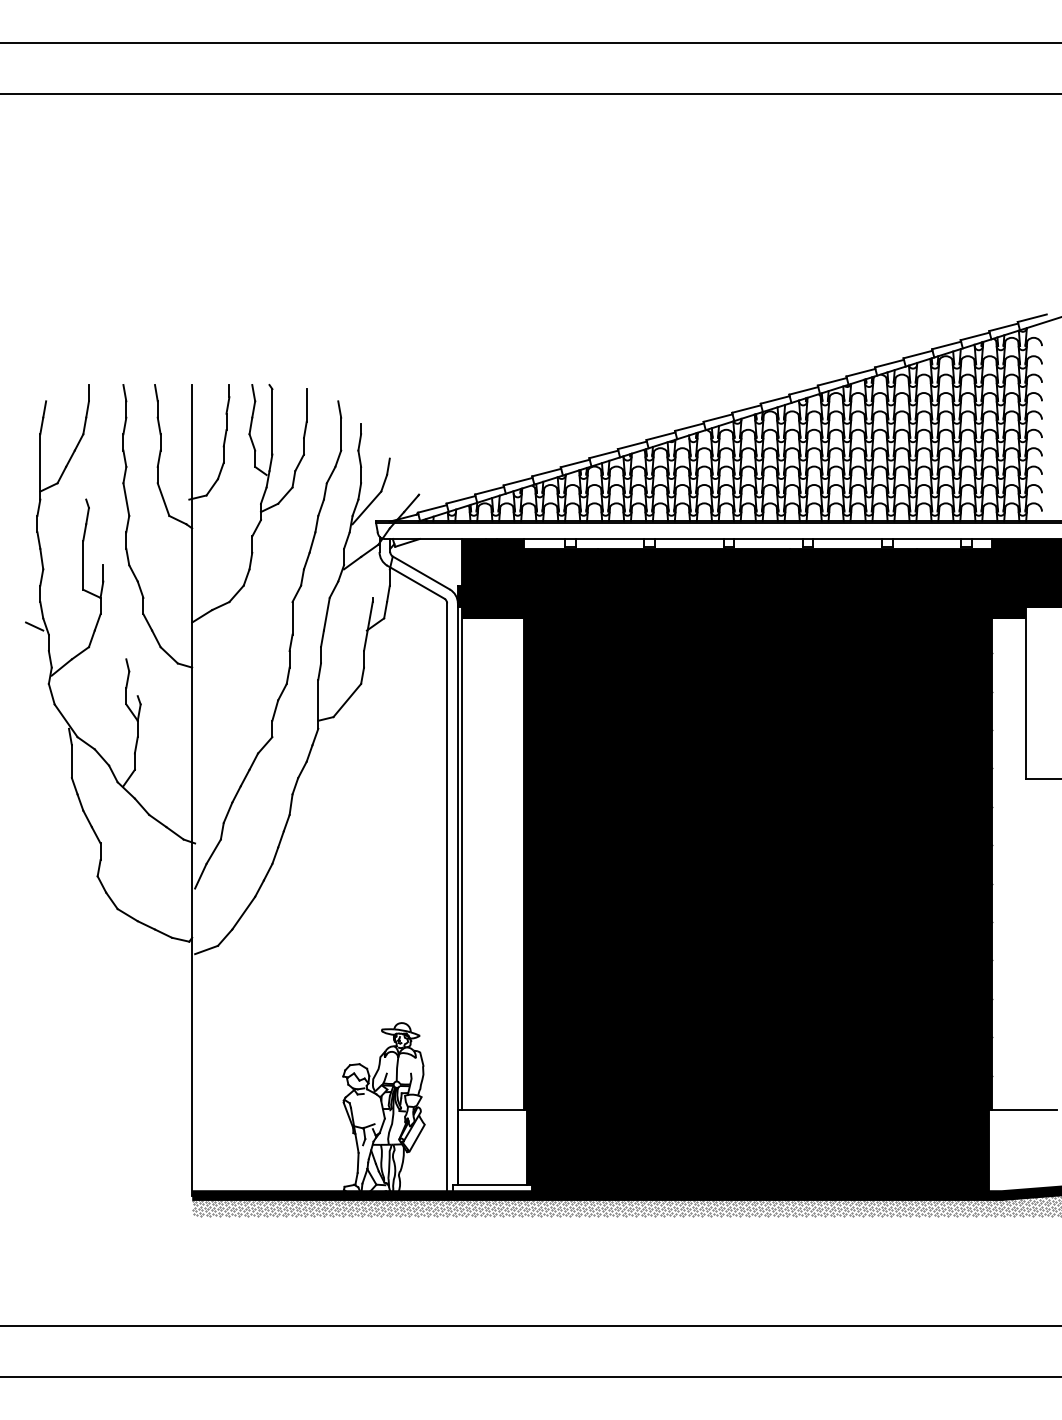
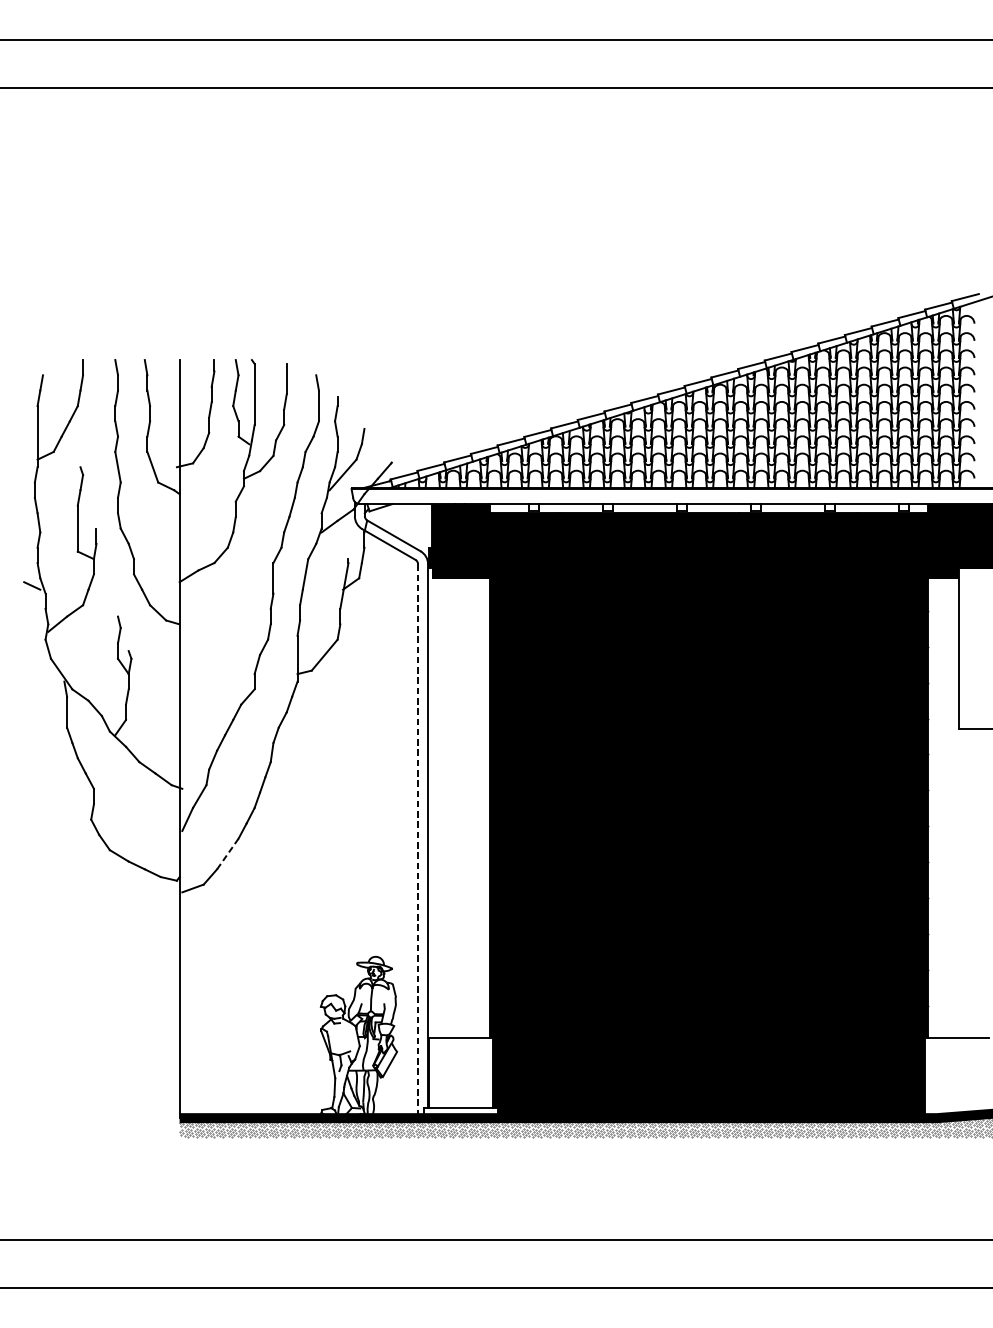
line: (461, 858) -> (431, 802), removed
line: (447, 898) -> (418, 840), solid -> dashed
line: (243, 913) -> (227, 854), solid -> dashed

